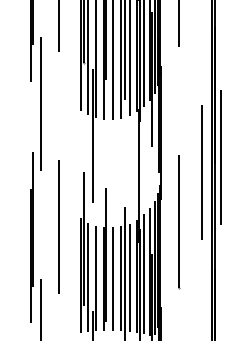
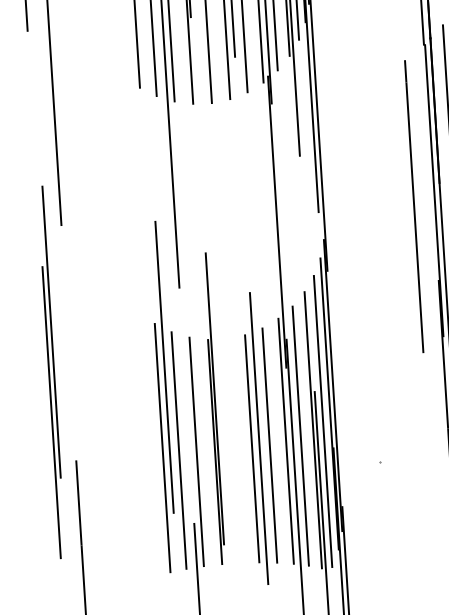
line: (179, 221) -> (370, 316), removed
line: (59, 226) -> (109, 343), removed
line: (113, 278) -> (234, 449), removed

